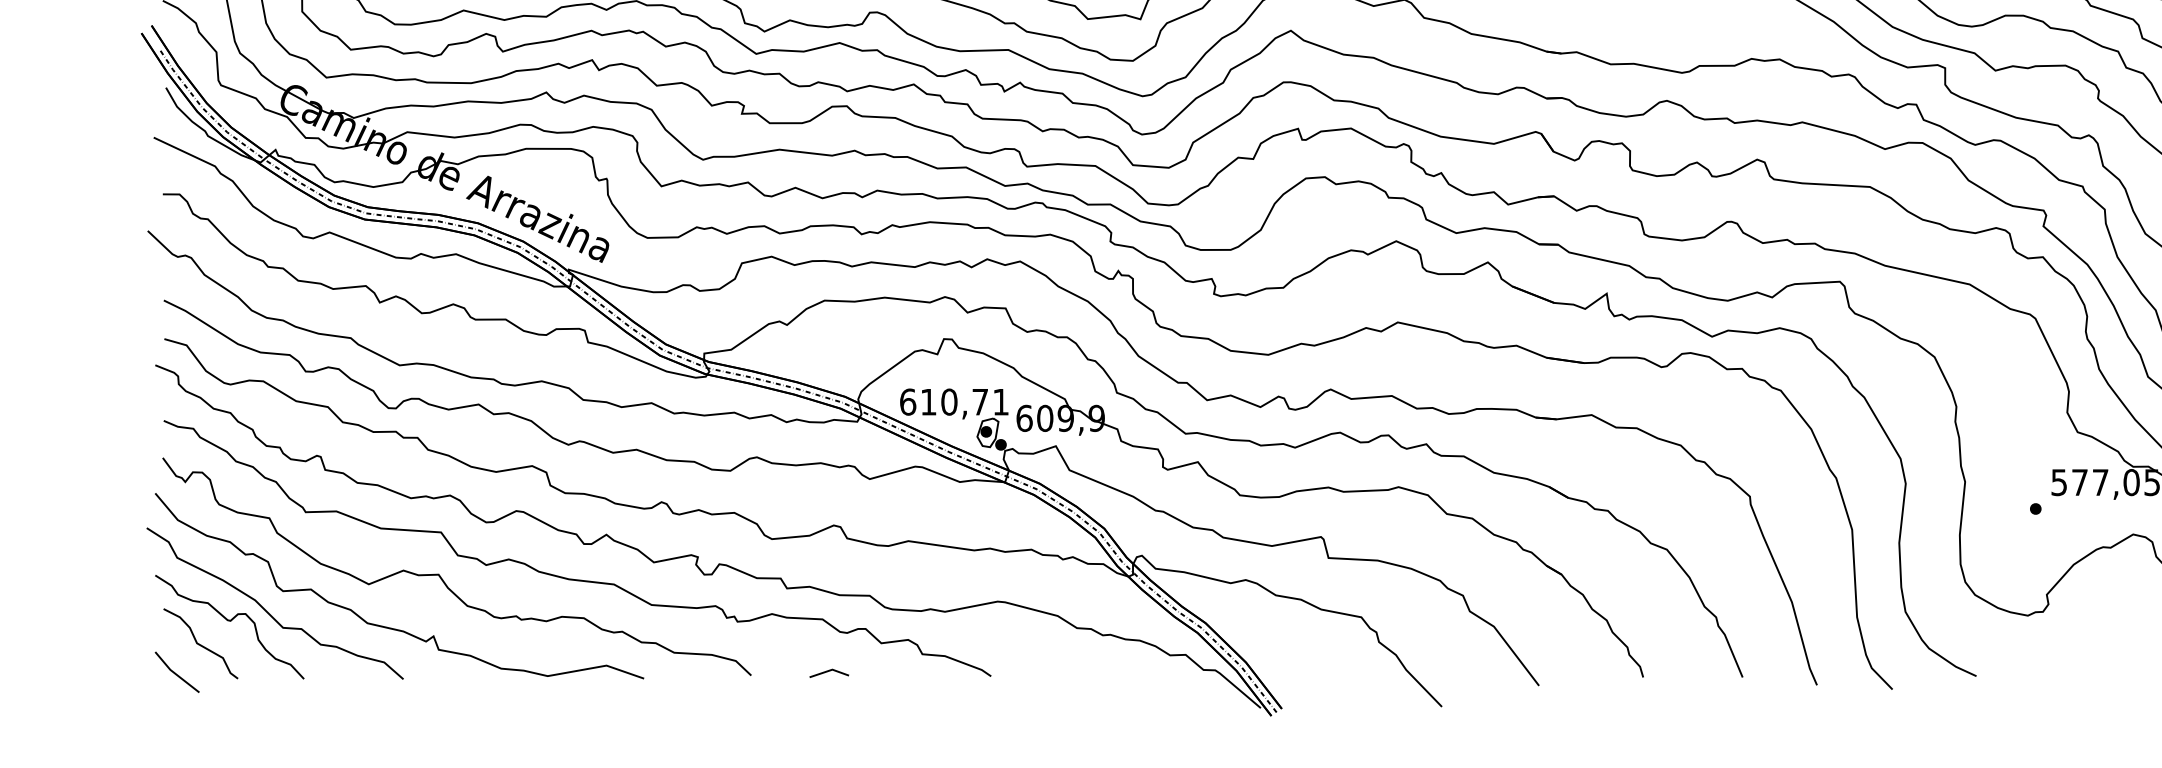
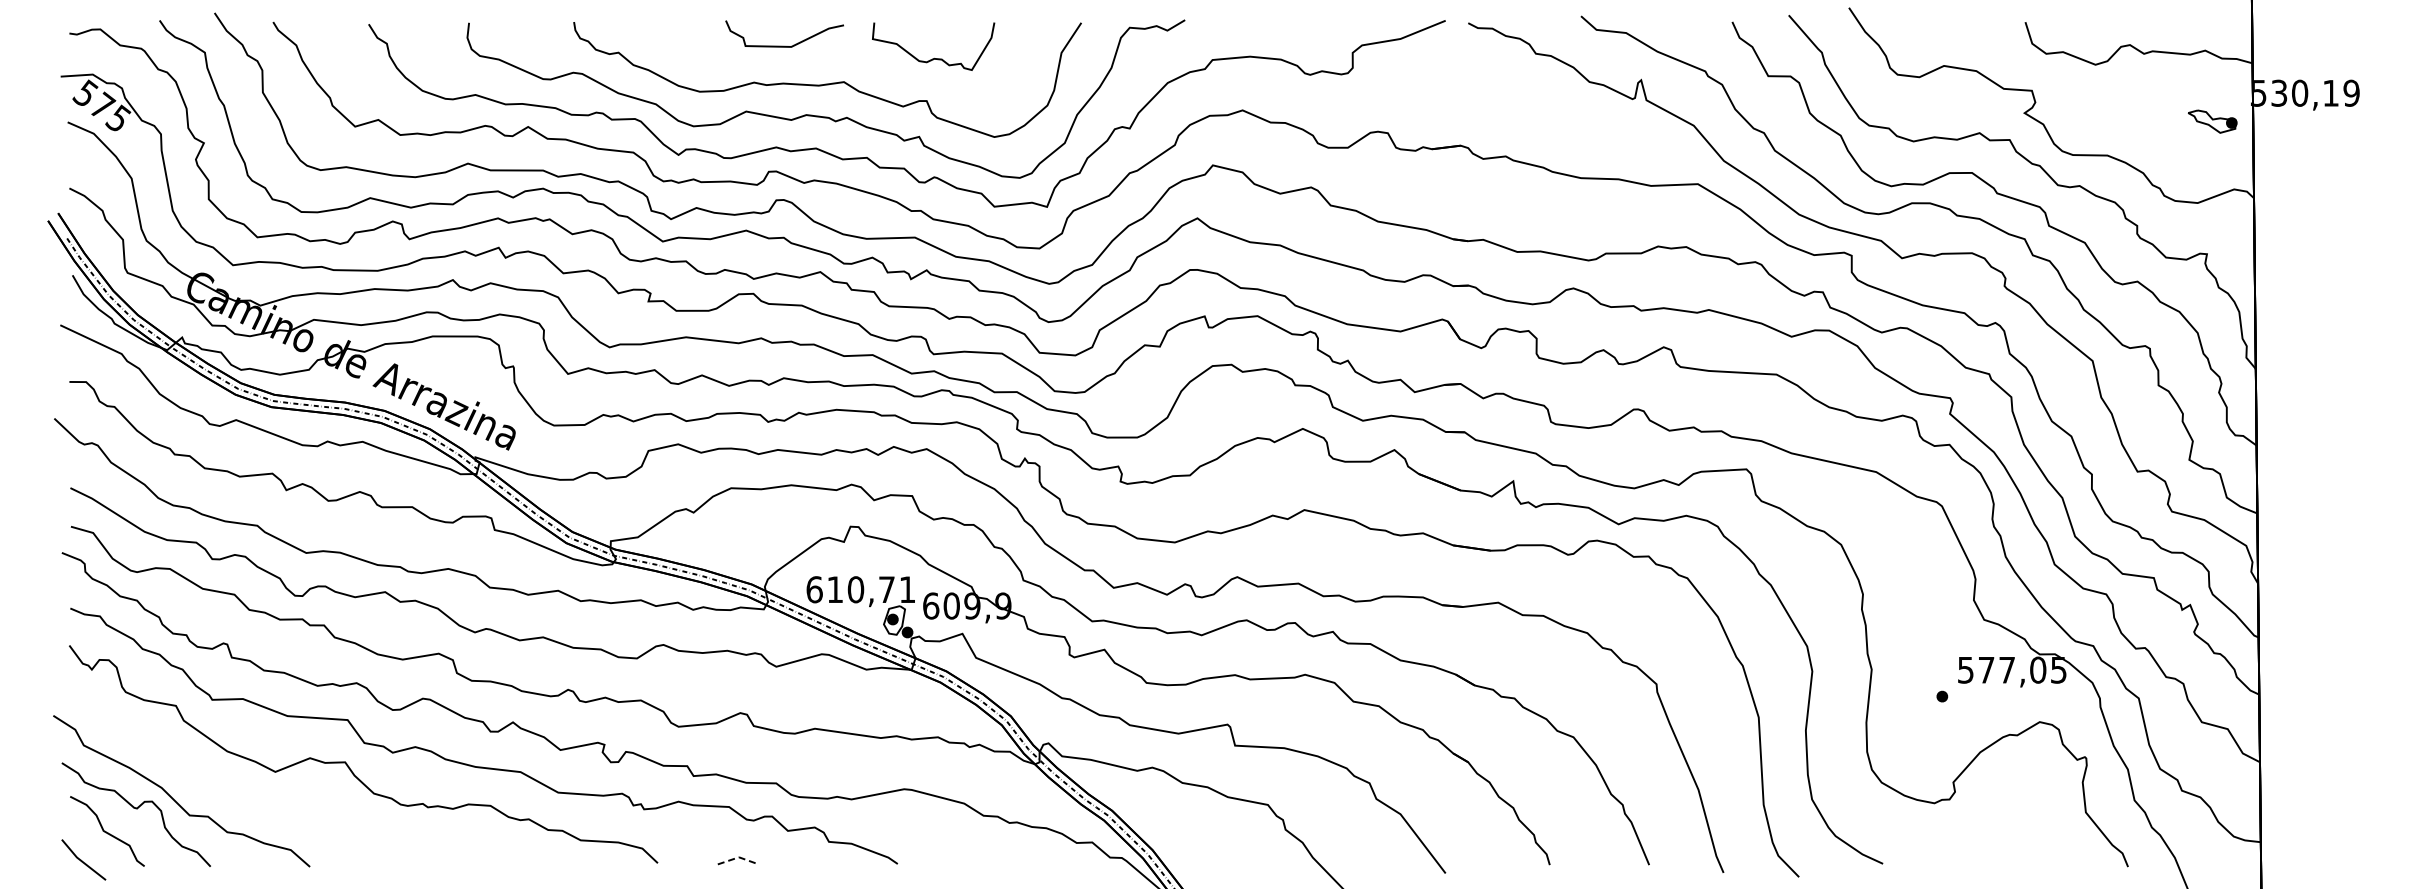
curve: (388, 626) -> (295, 814), removed
line: (829, 670) -> (736, 858), solid -> dashed

